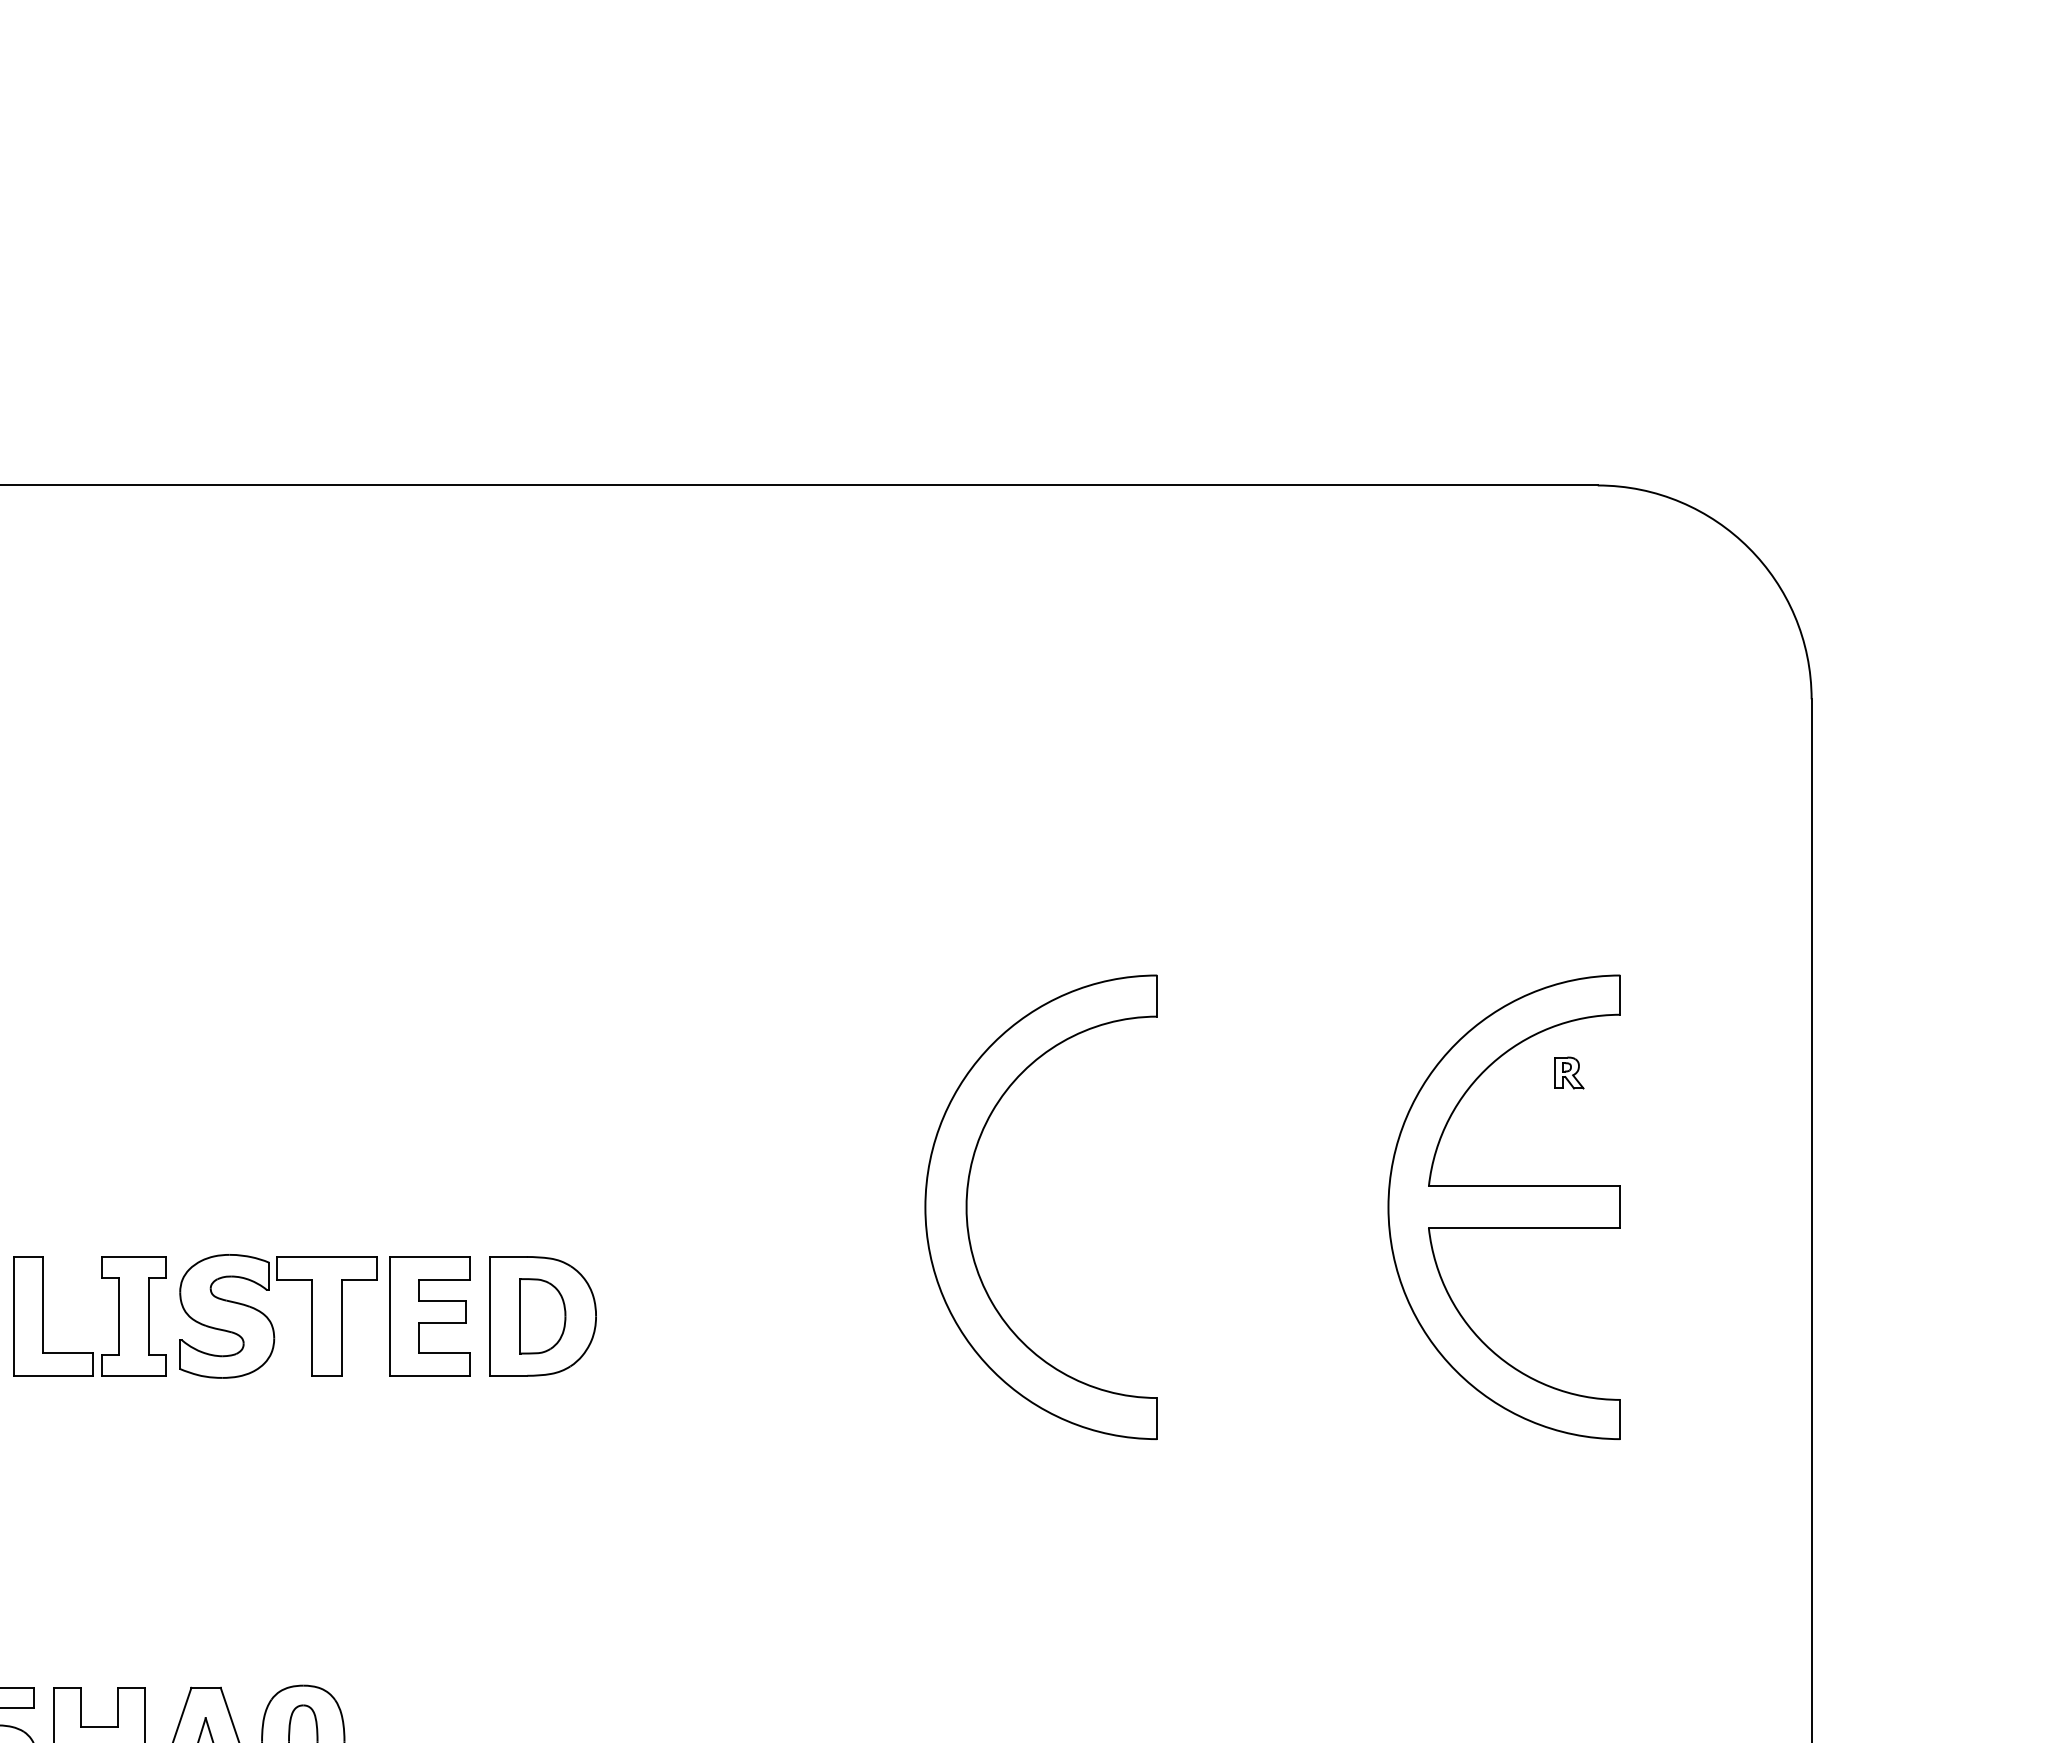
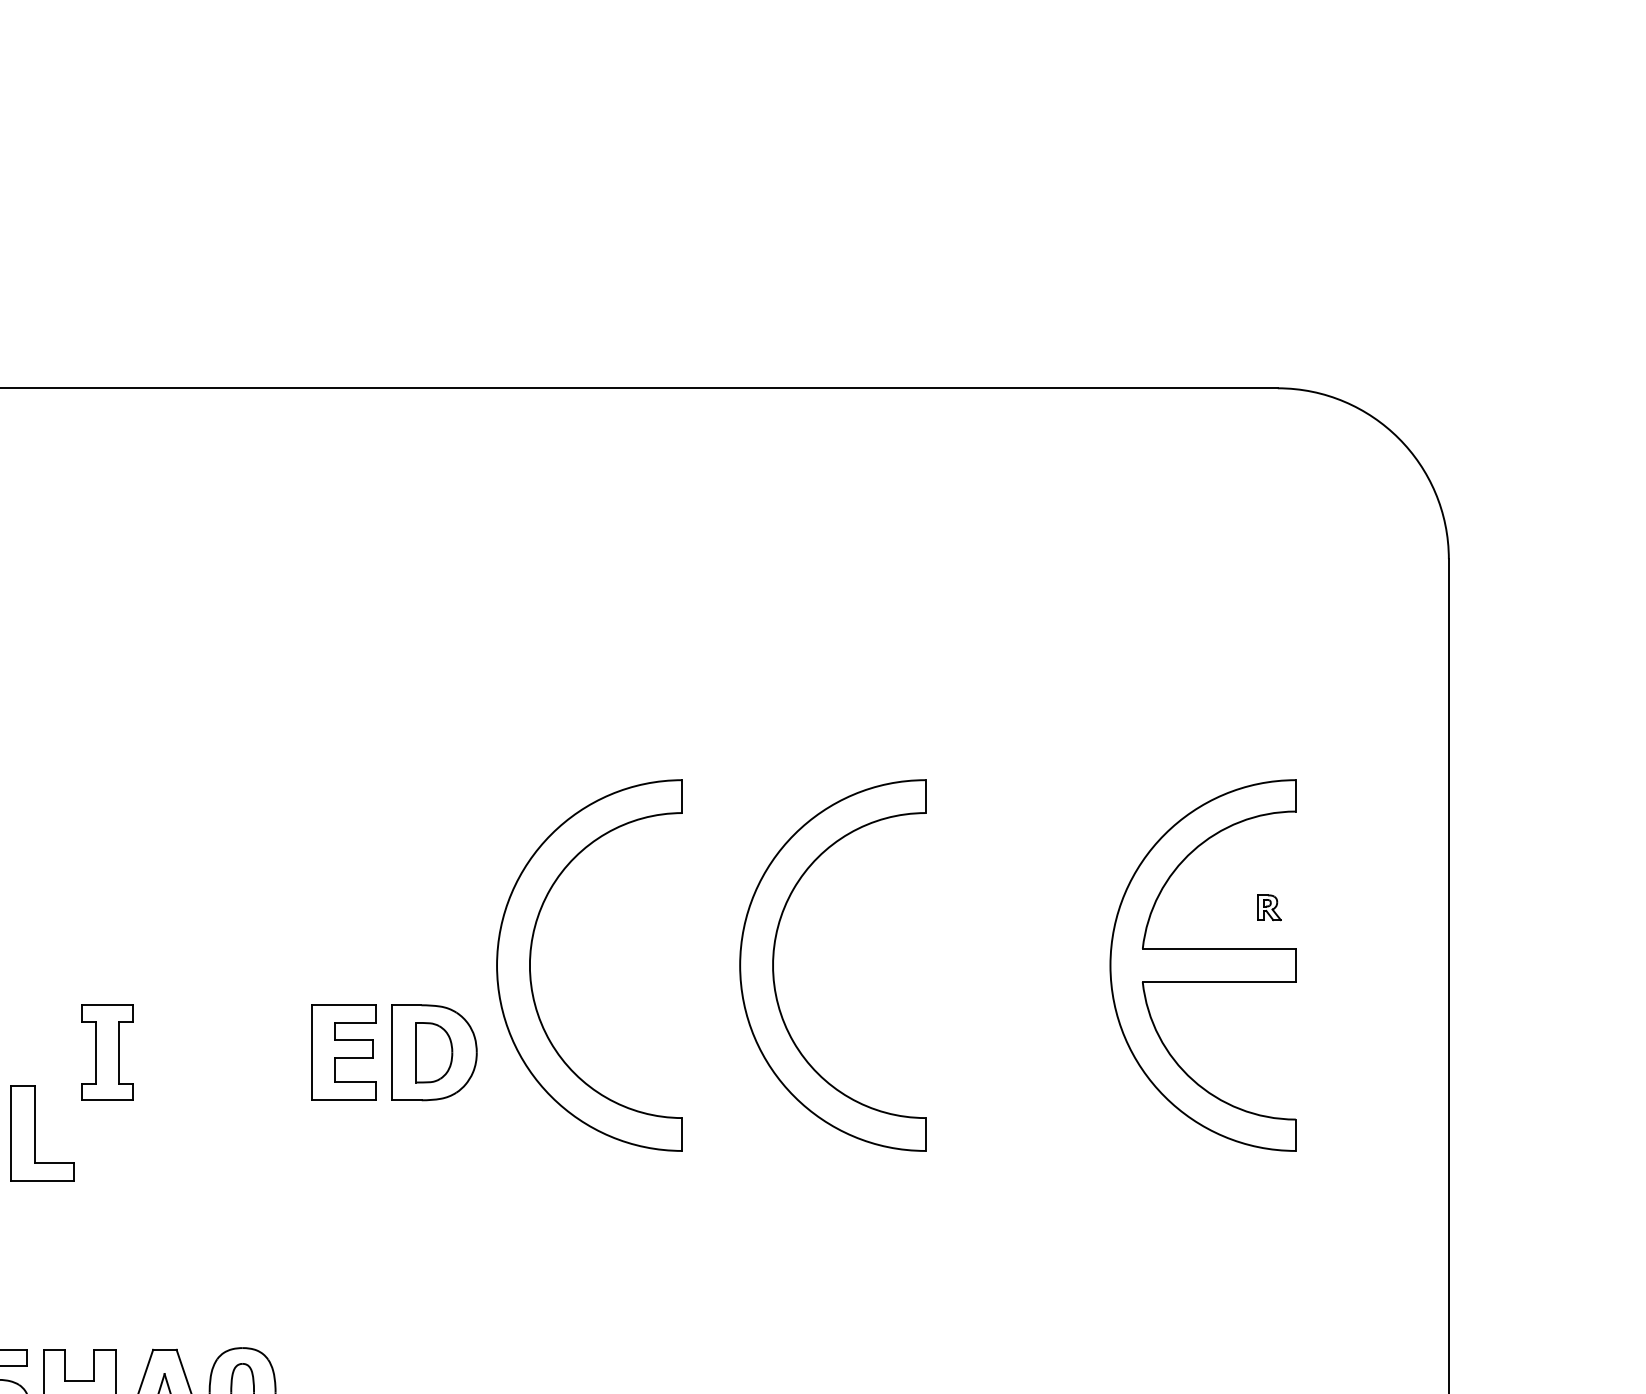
part: (1569, 1072) -> (1269, 907), moved
part: (663, 1206) -> (530, 964), added
part: (43, 1316) -> (34, 1133), moved
part: (271, 1321) -> (217, 1056), removed

